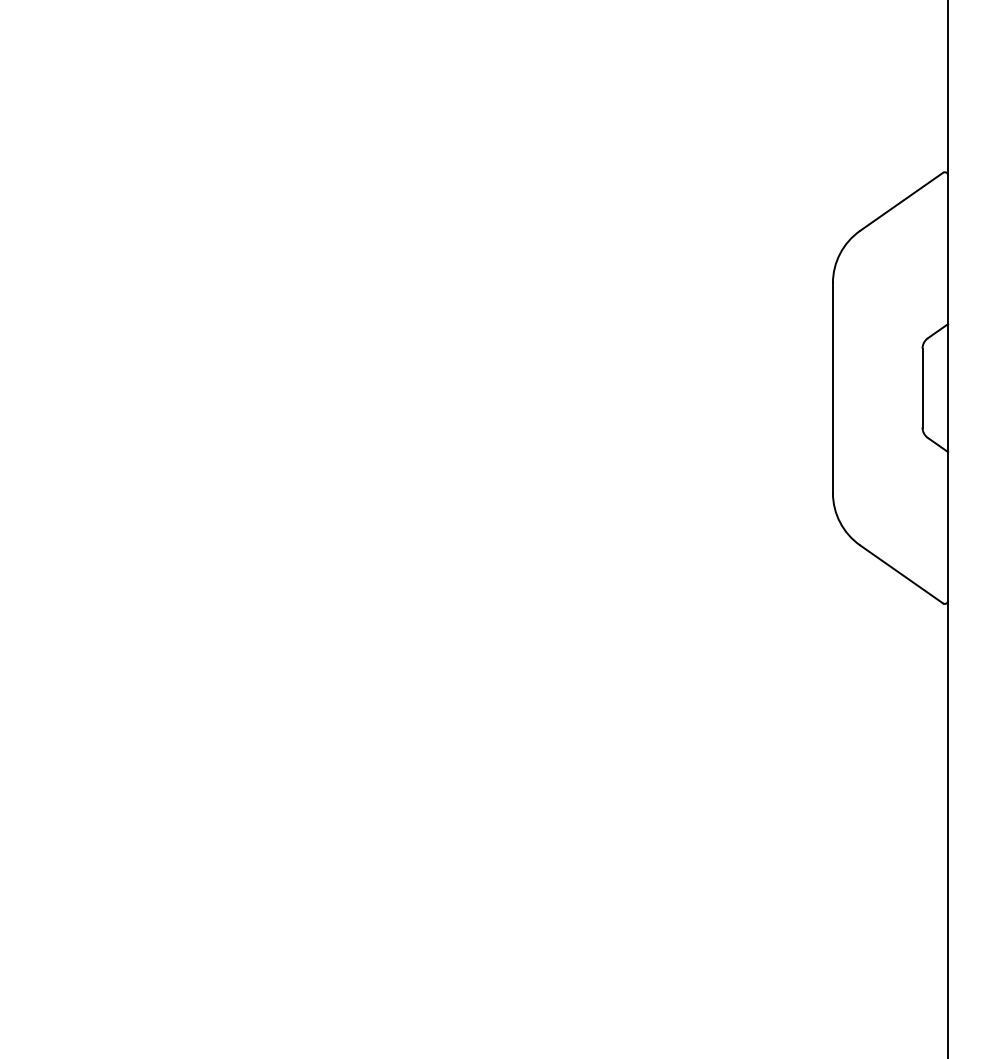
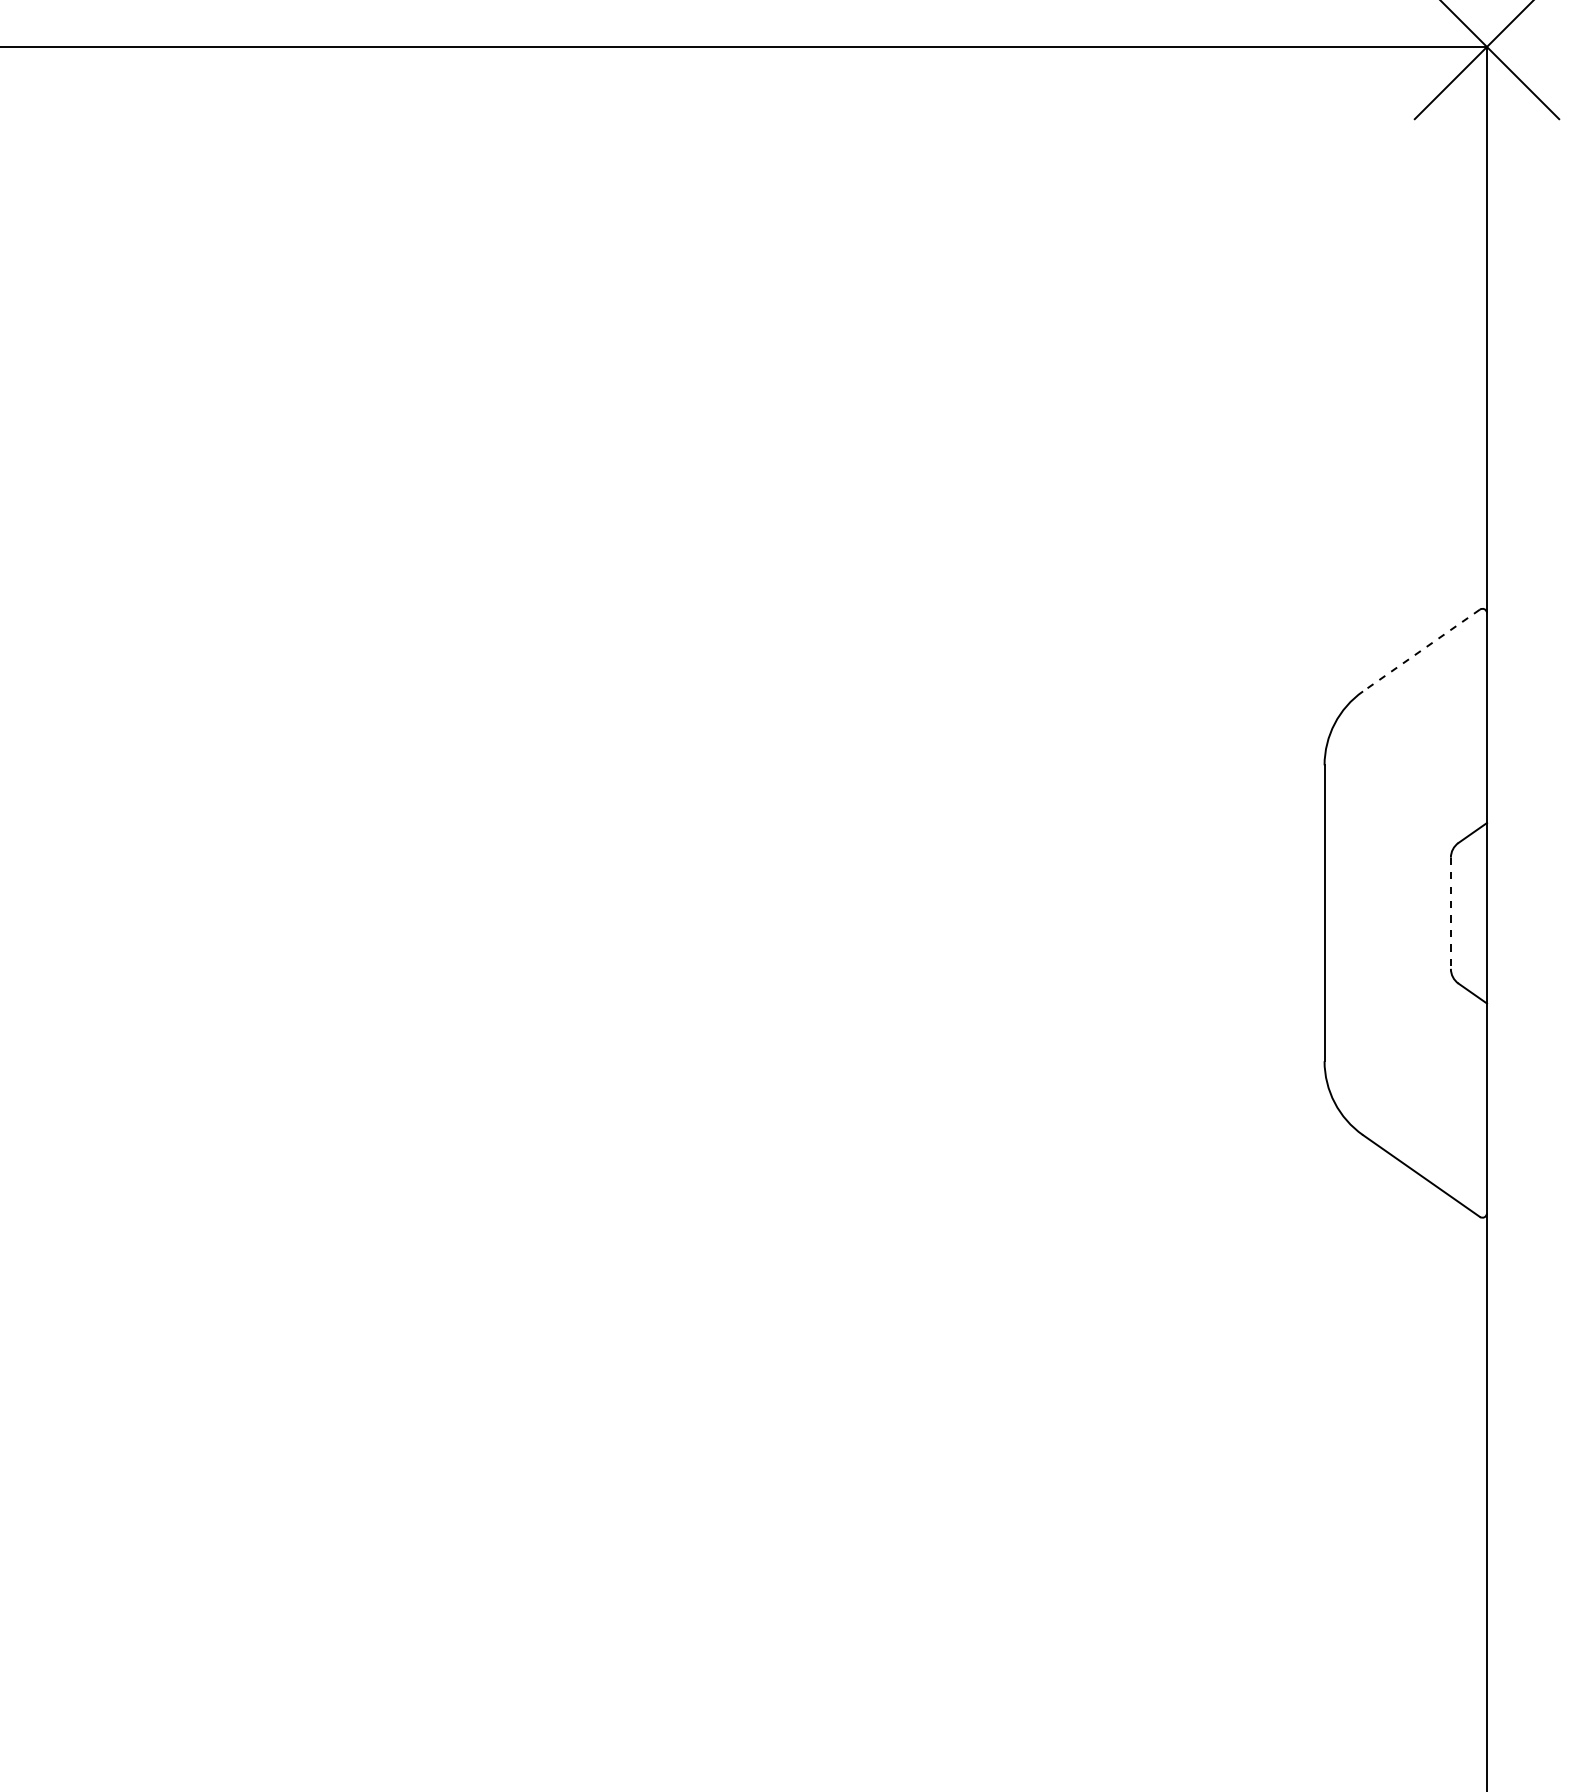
line: (901, 201) -> (1421, 650), solid -> dashed
line: (922, 388) -> (1450, 913), solid -> dashed

